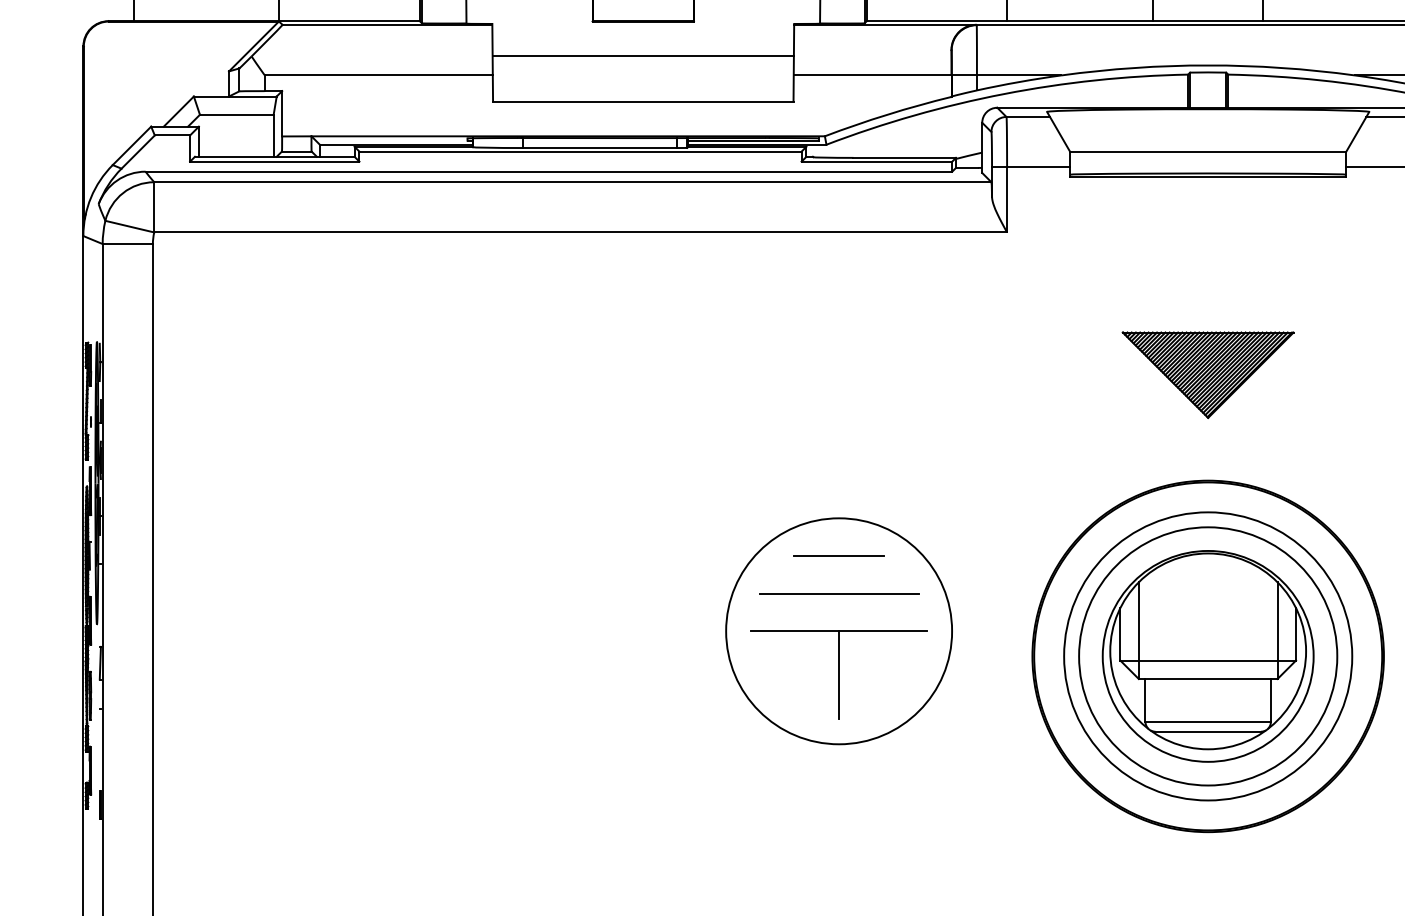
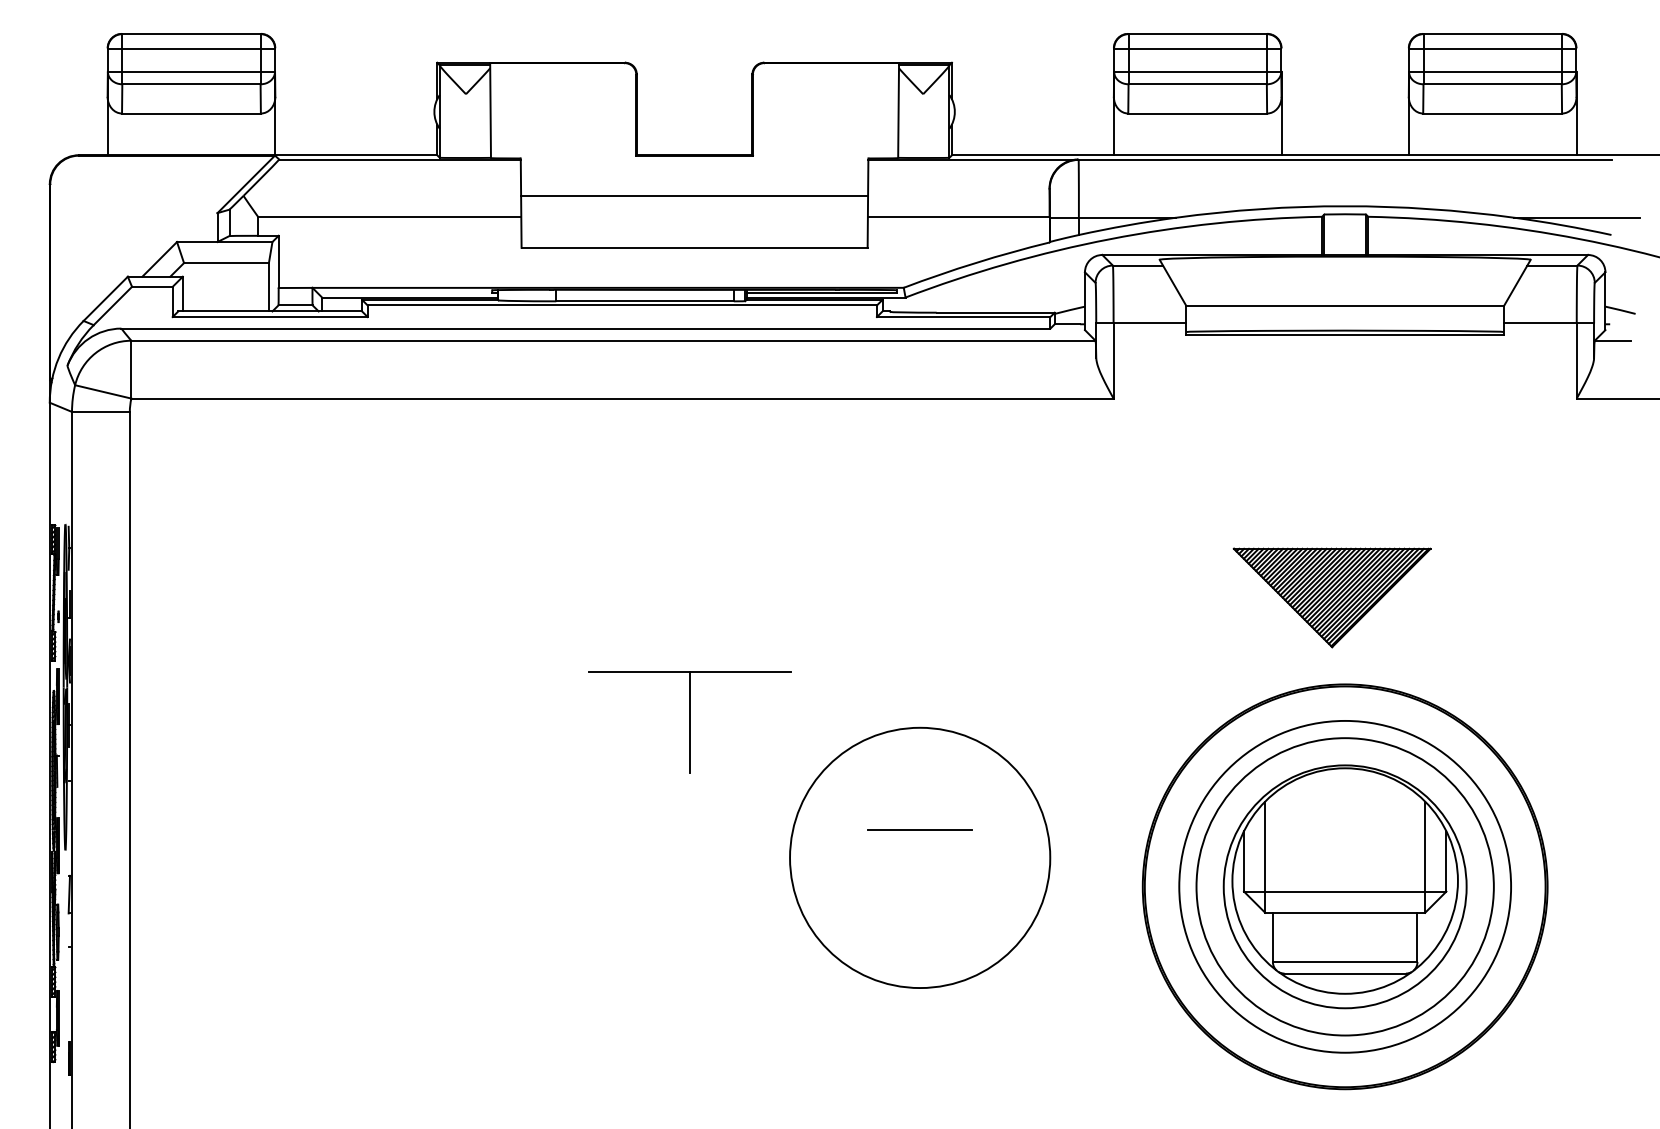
part: (1207, 374) -> (1331, 597), moved
line: (838, 555) -> (919, 829), moved
line: (838, 593) -> (919, 814), removed
part: (838, 675) -> (689, 722), moved

